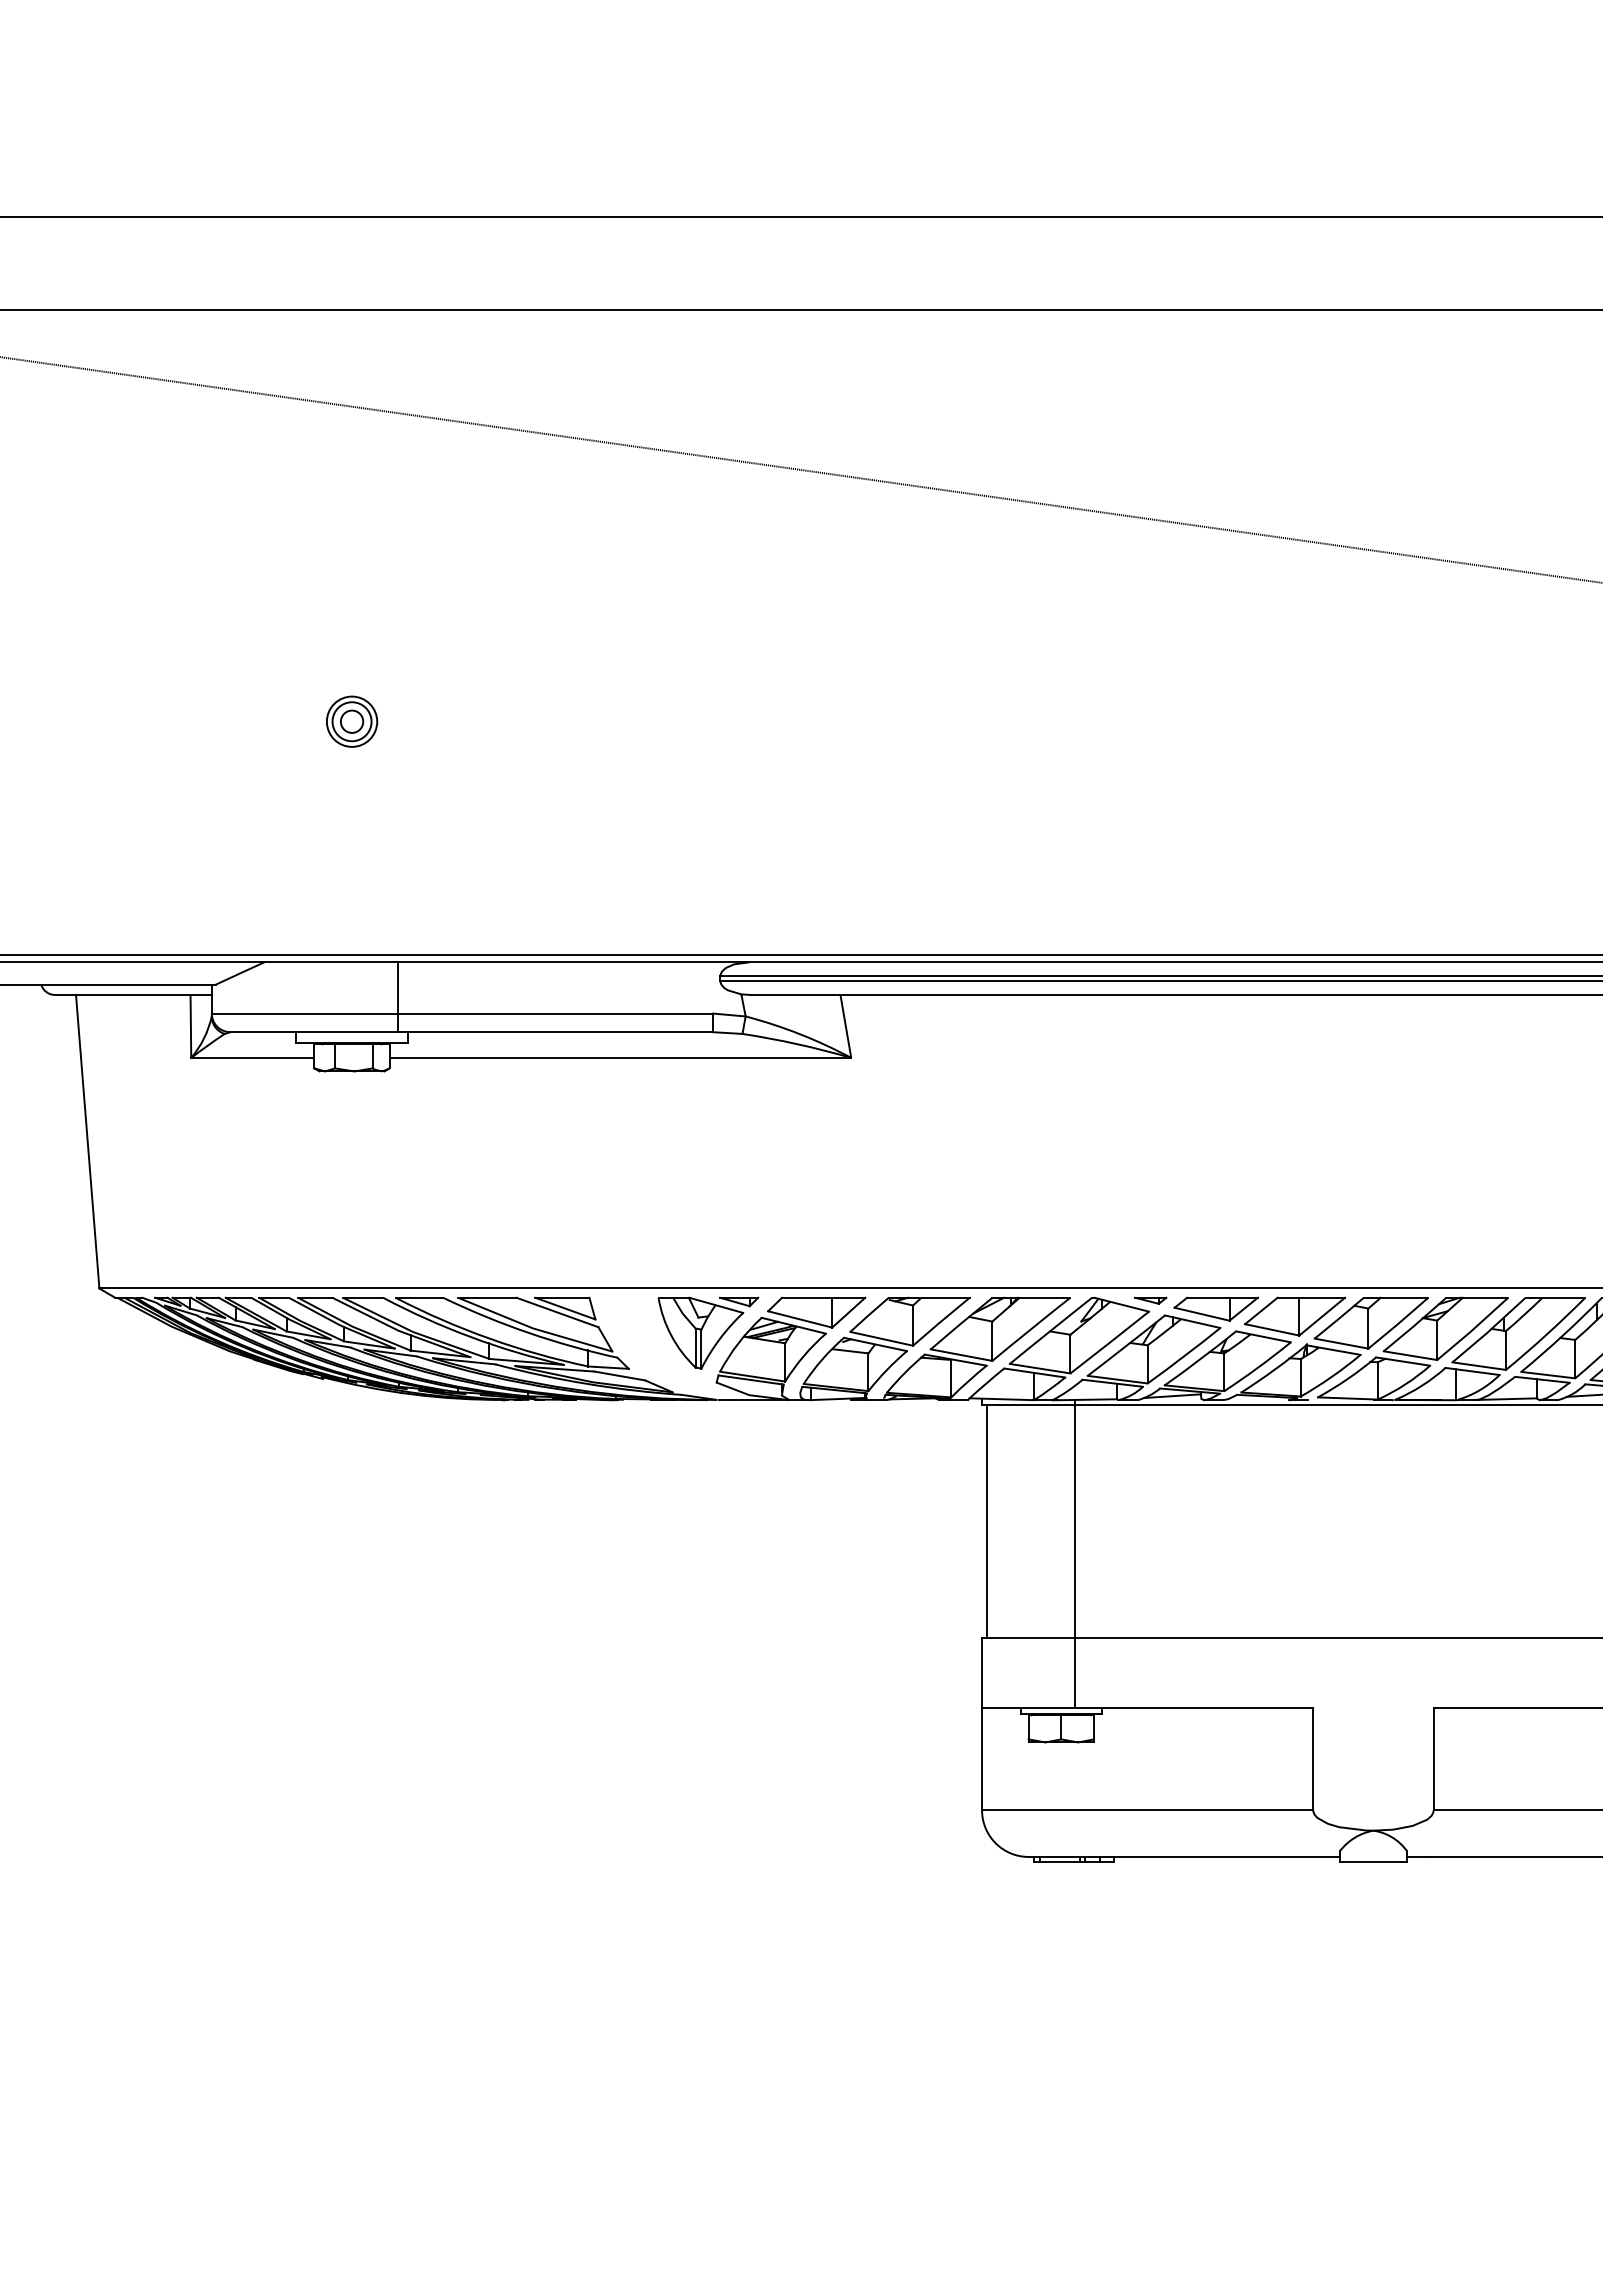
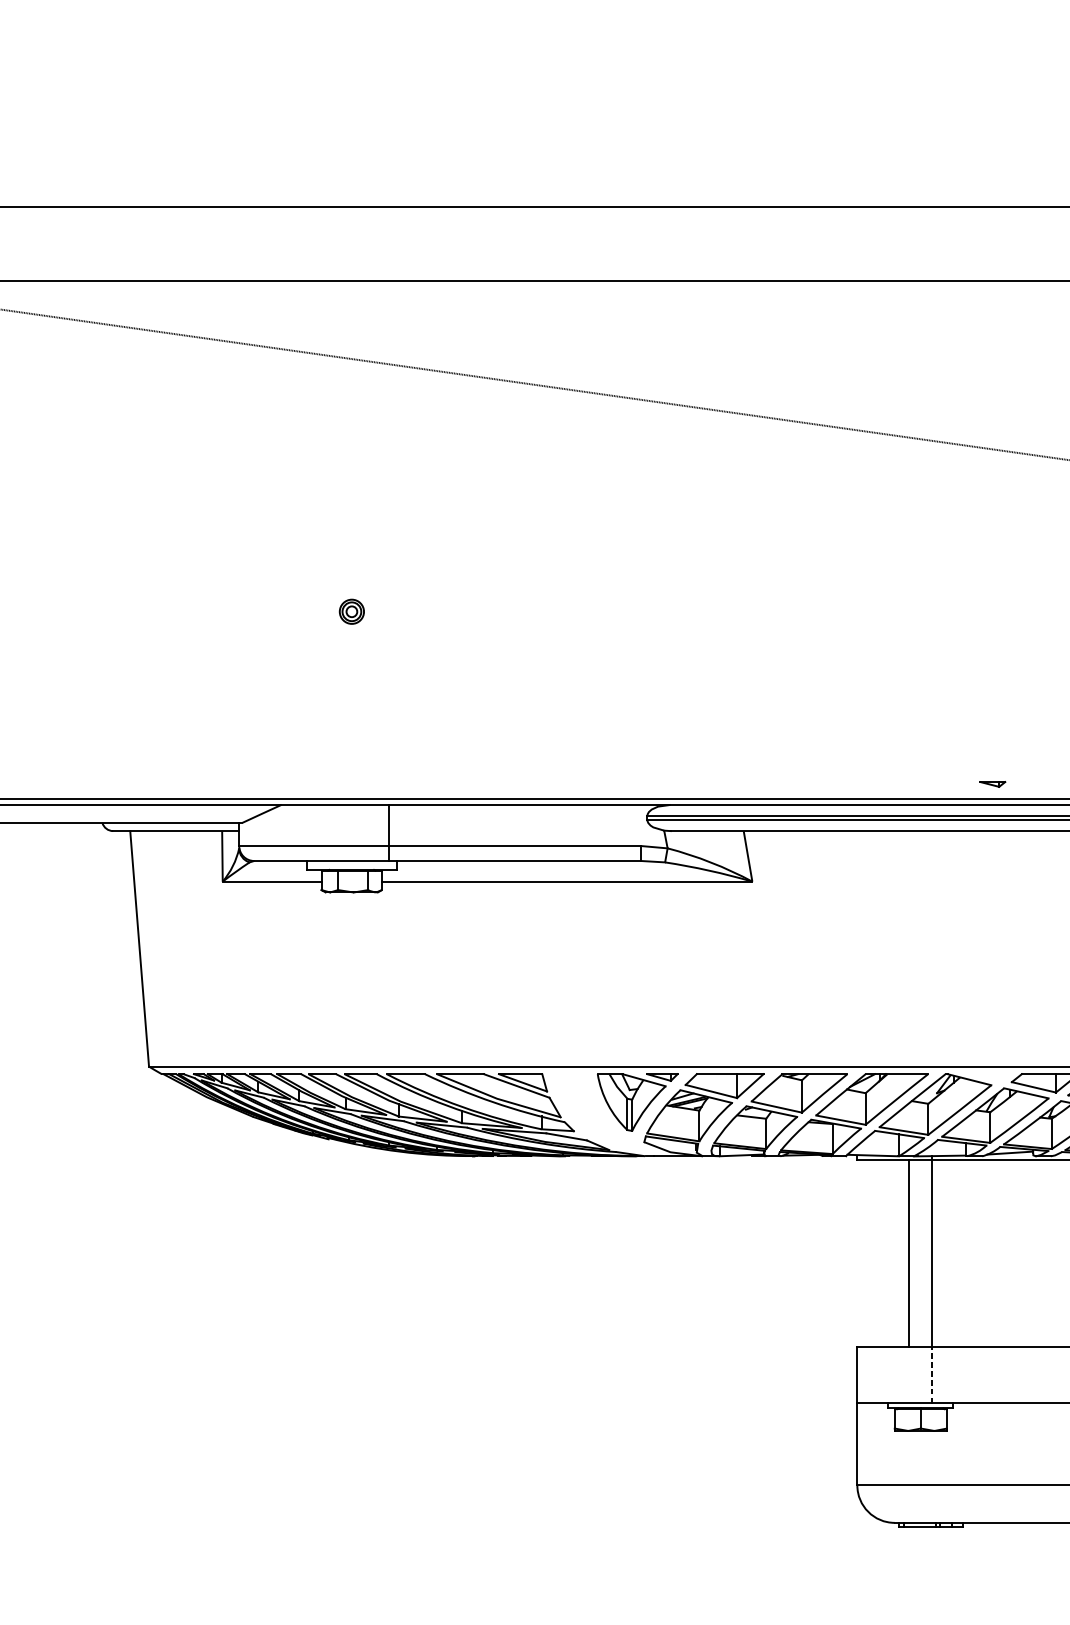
part: (352, 721) -> (352, 611), size x0.6
part: (1150, 1300) -> (992, 784), moved
line: (986, 1520) -> (909, 1252), moved
line: (1075, 1672) -> (932, 1374), solid -> dashed

